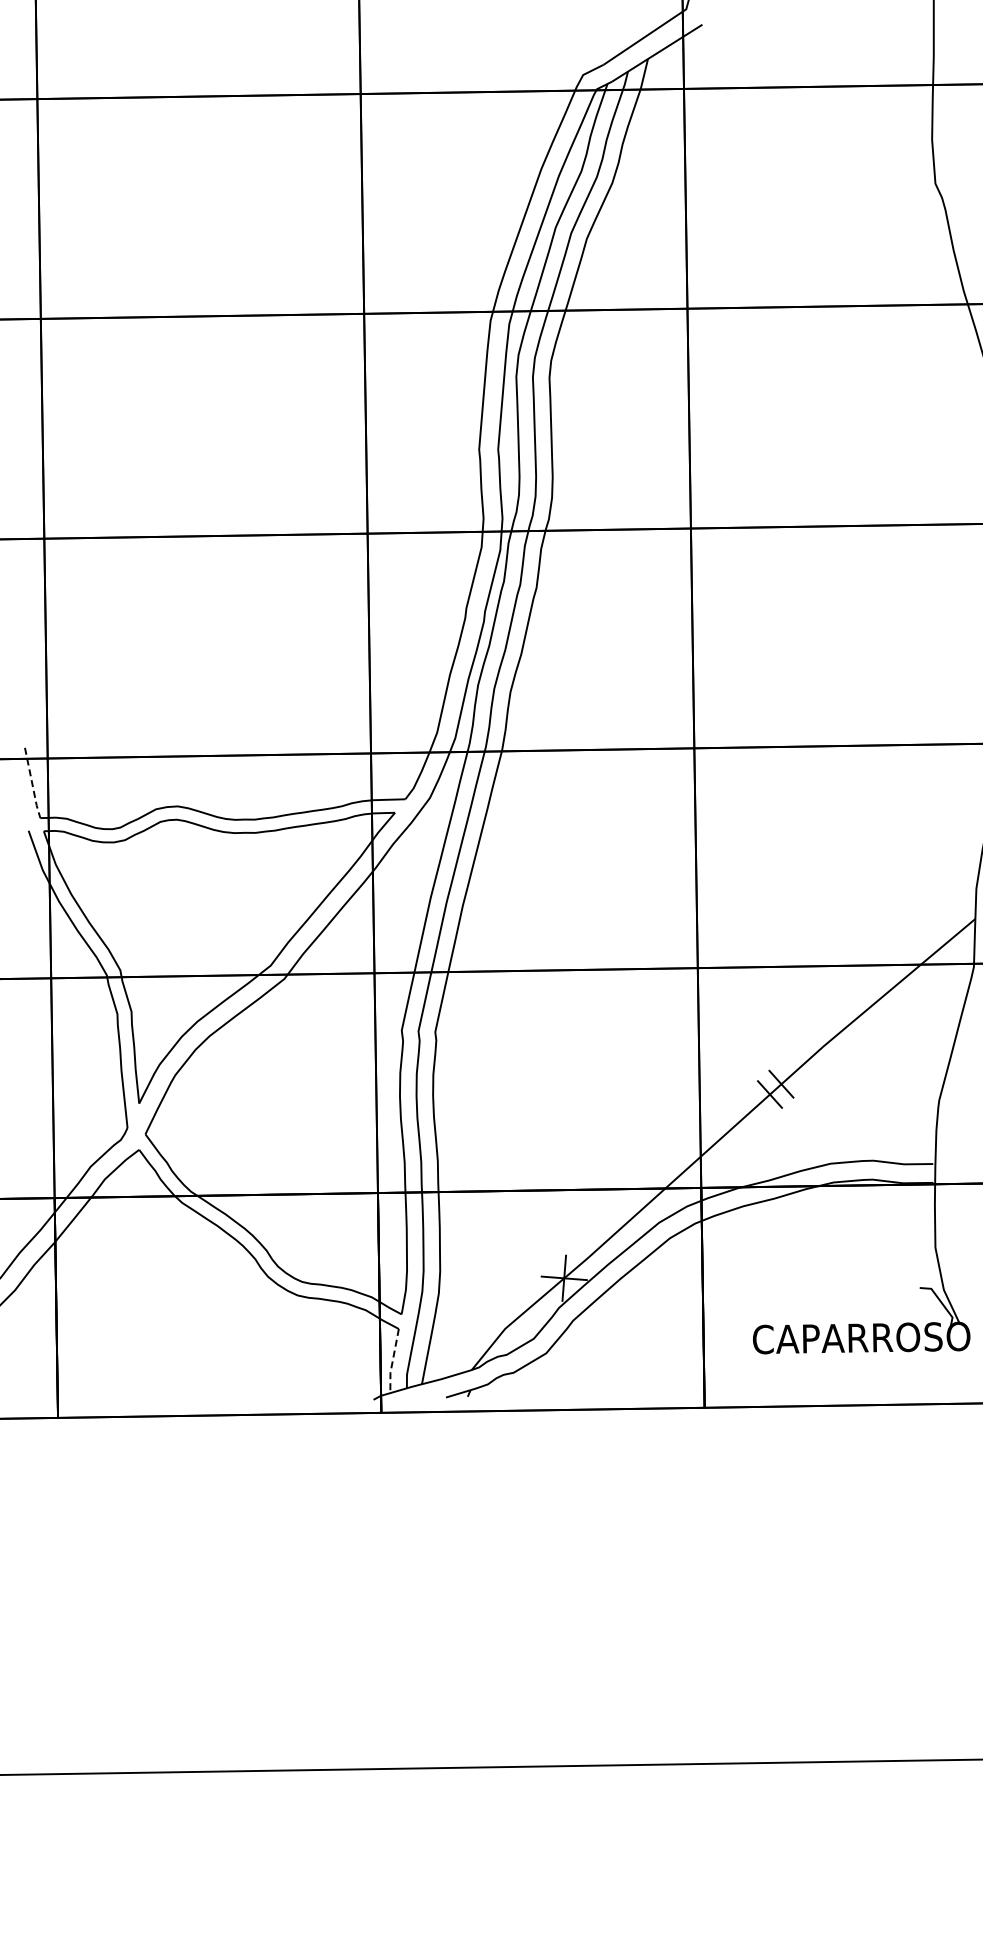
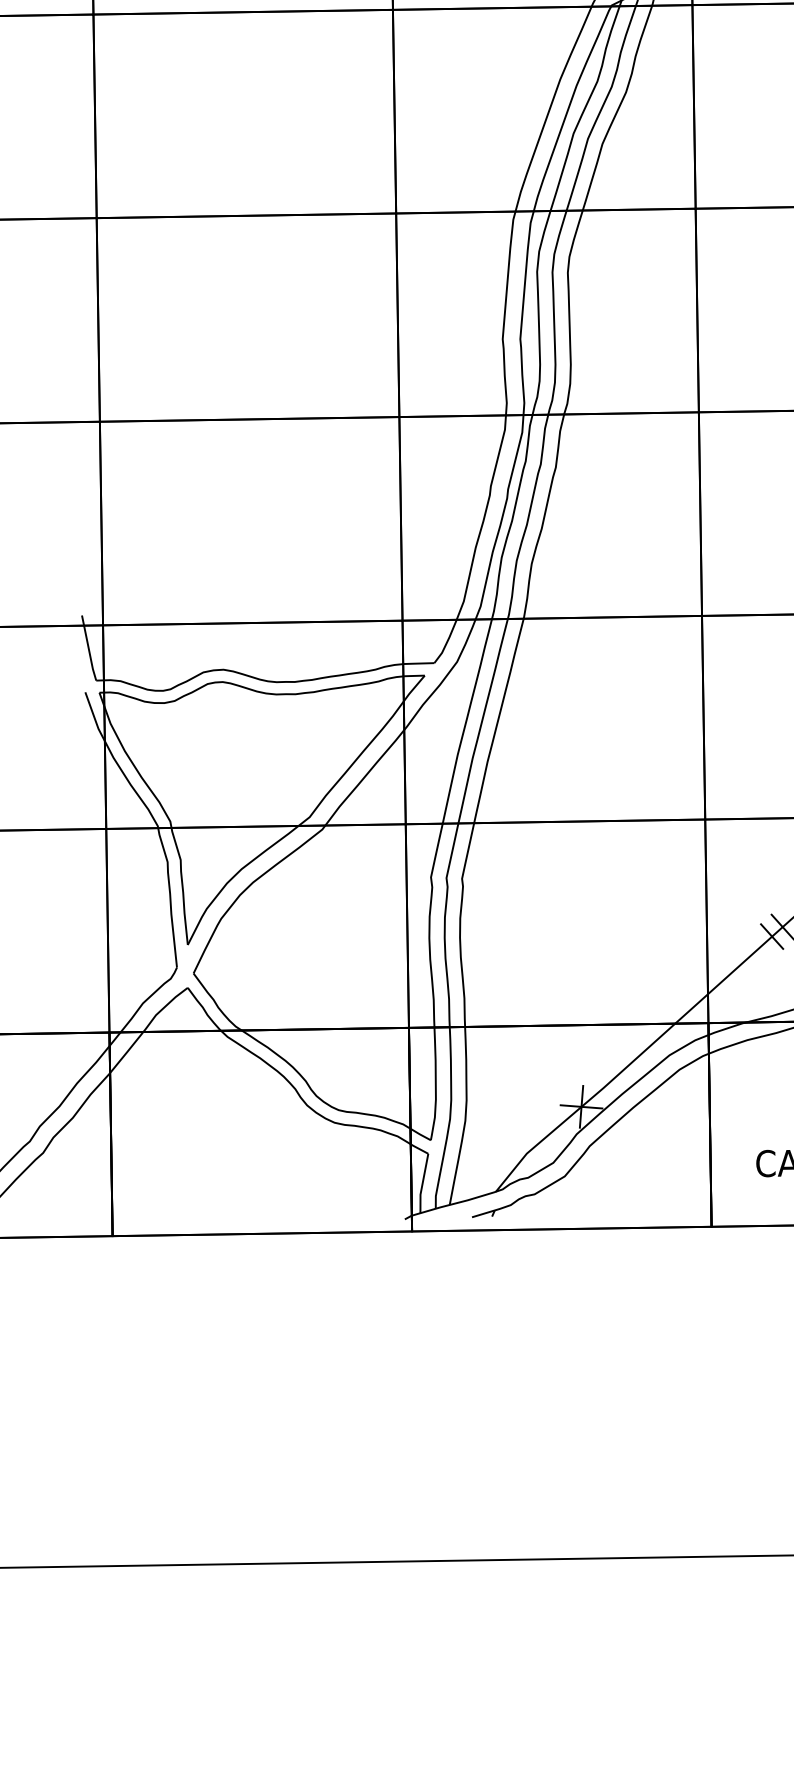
line: (32, 783) -> (88, 648), dashed -> solid
line: (392, 1361) -> (422, 1183), dashed -> solid

